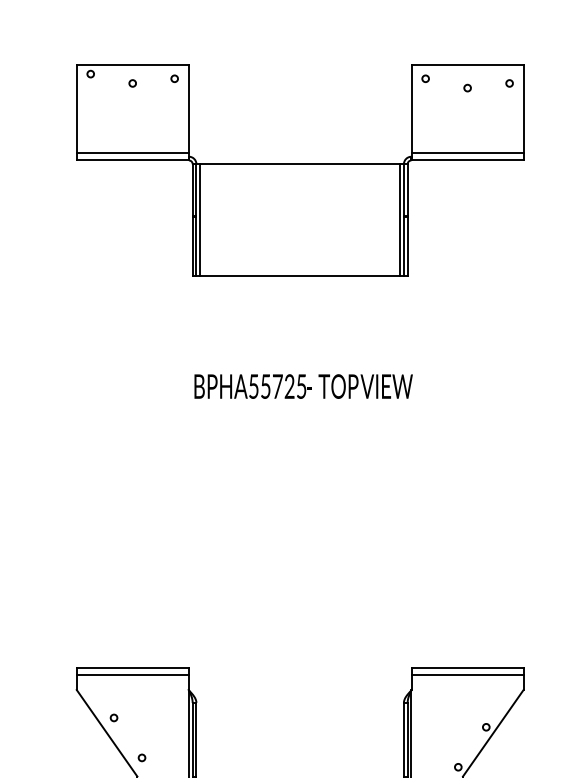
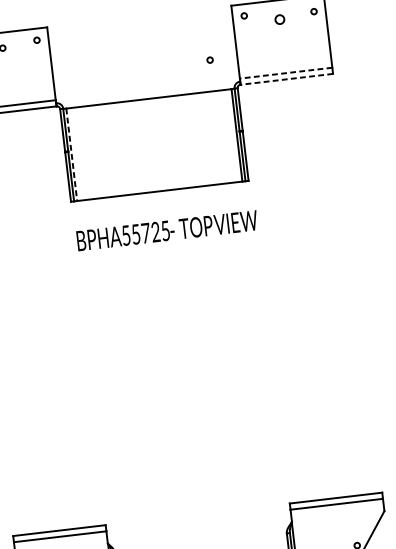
circle: (467, 87) -> (279, 19), size x1.6
circle: (378, 126) -> (209, 59), added
line: (467, 153) -> (286, 73), solid -> dashed
line: (467, 160) -> (286, 79), solid -> dashed
line: (200, 220) -> (72, 154), solid -> dashed
text: (303, 386) -> (167, 230), moved

